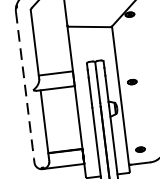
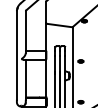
line: (24, 85) -> (16, 55), dashed -> solid

